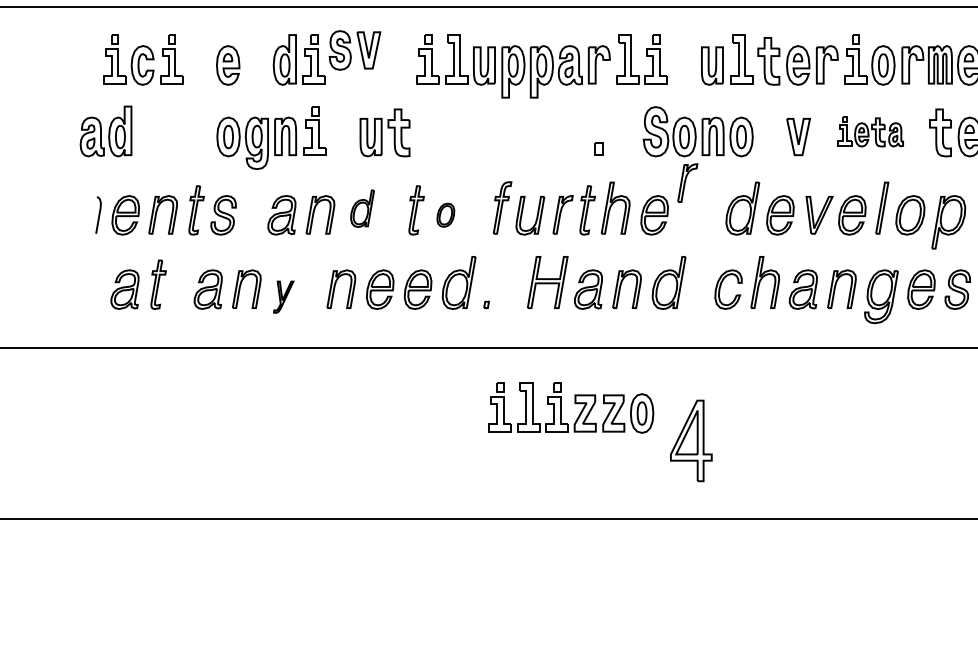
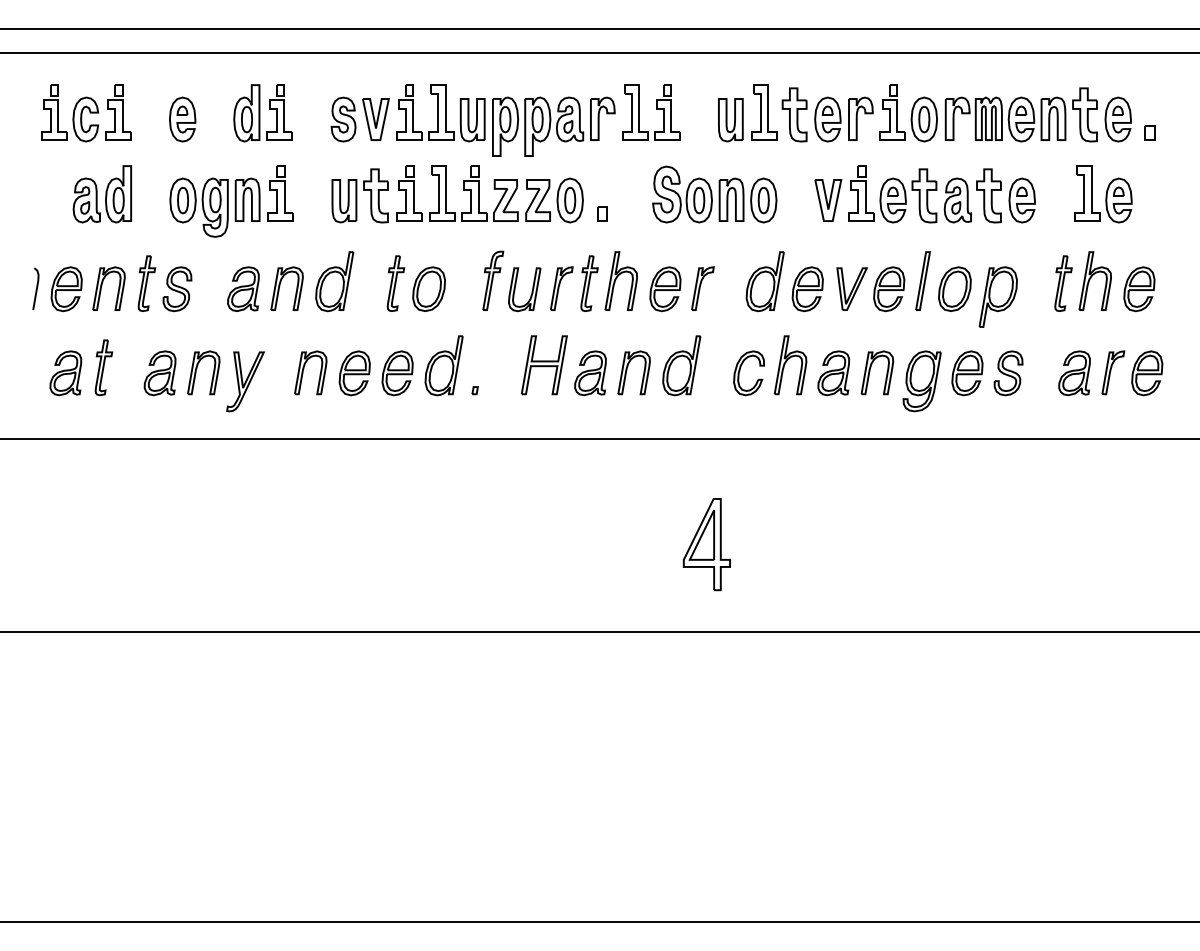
part: (354, 50) -> (359, 119), moved
part: (105, 131) -> (101, 194), moved
part: (870, 131) -> (909, 194), size x1.67
part: (687, 182) -> (702, 288), moved
part: (362, 208) -> (334, 281), size x1.43
part: (445, 214) -> (428, 288), size x1.67
part: (283, 296) -> (245, 381), size x1.67
part: (574, 403) -> (493, 189), moved

